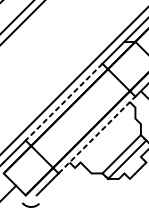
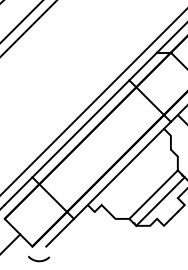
line: (63, 101) -> (80, 128), dashed -> solid
line: (97, 135) -> (122, 170), dashed -> solid

